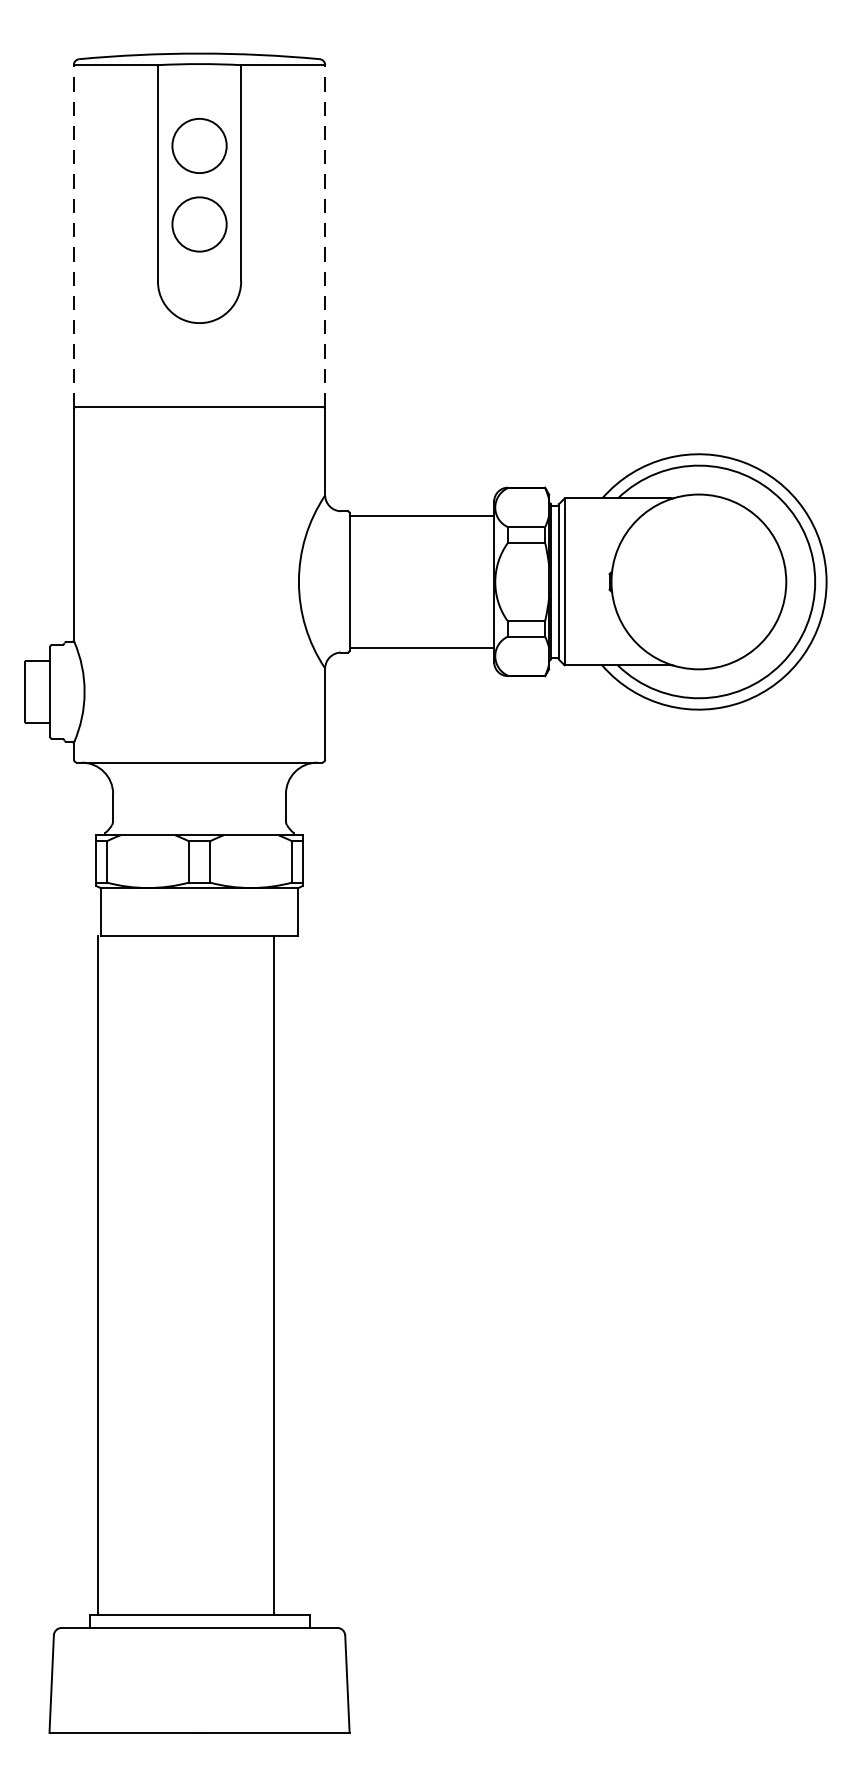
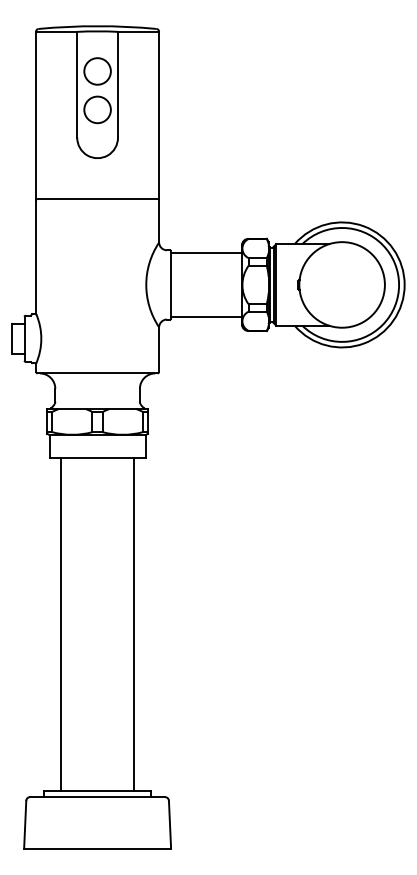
line: (74, 235) -> (36, 115), dashed -> solid
line: (325, 235) -> (159, 115), dashed -> solid
line: (97, 1275) -> (60, 624), moved

